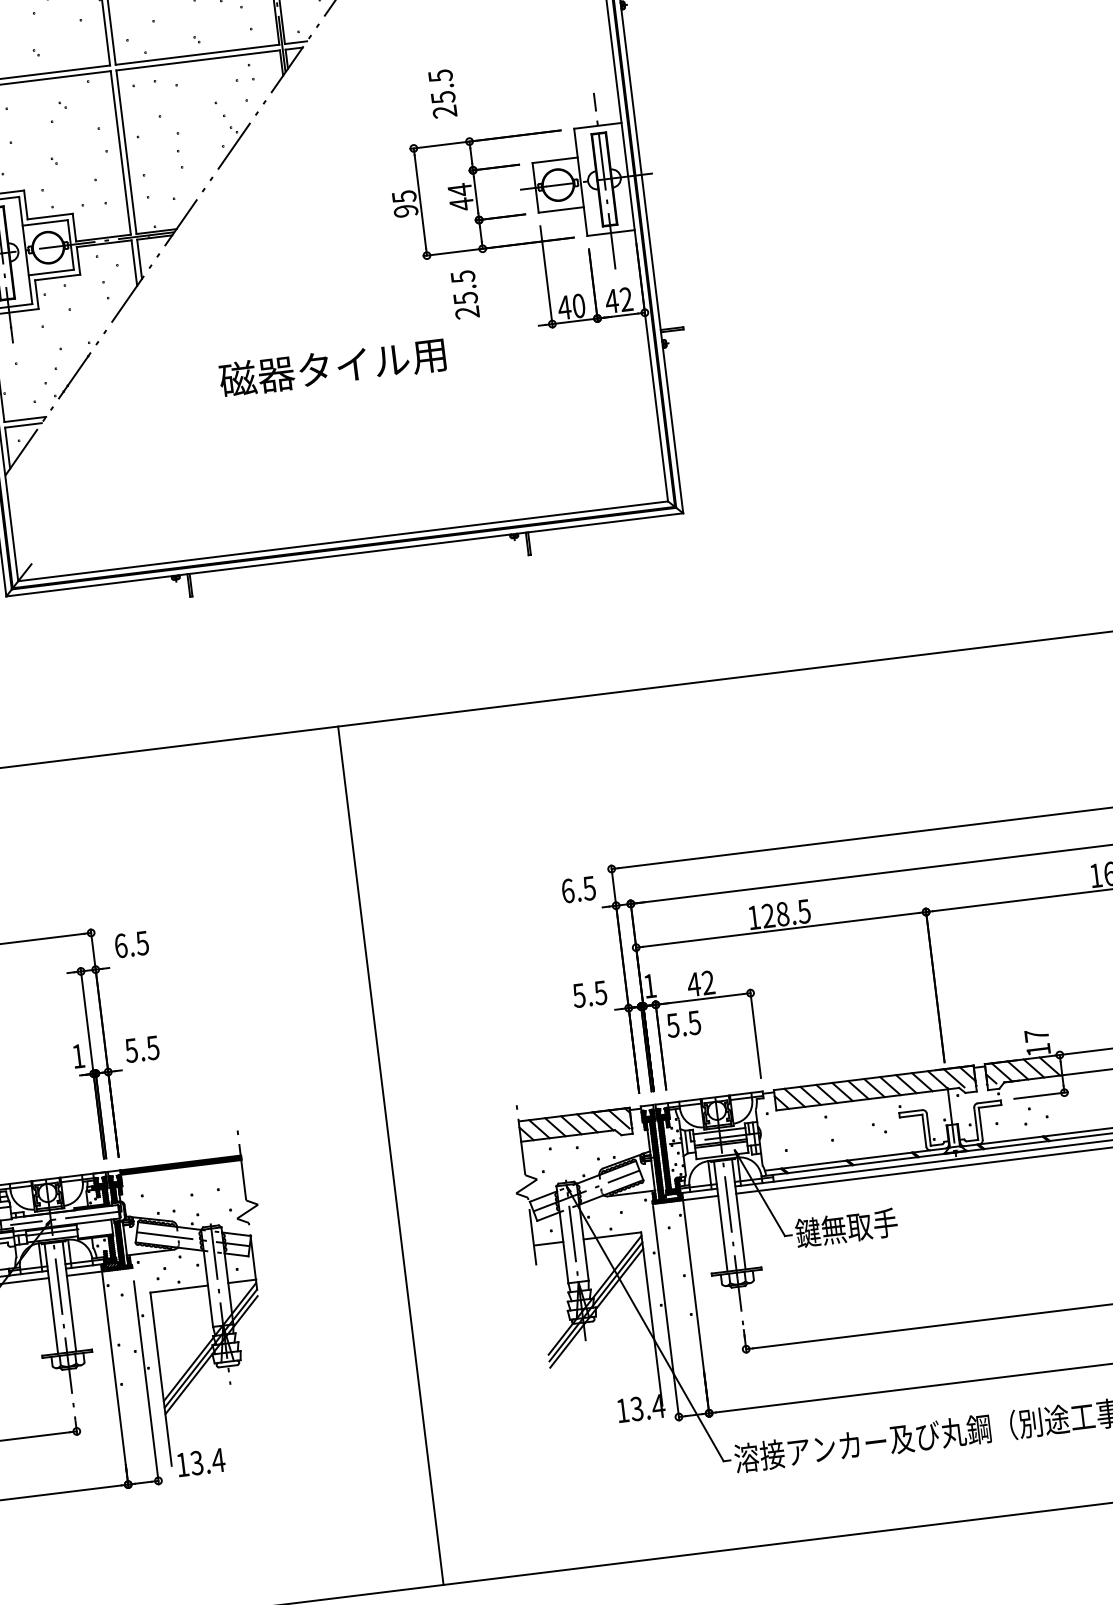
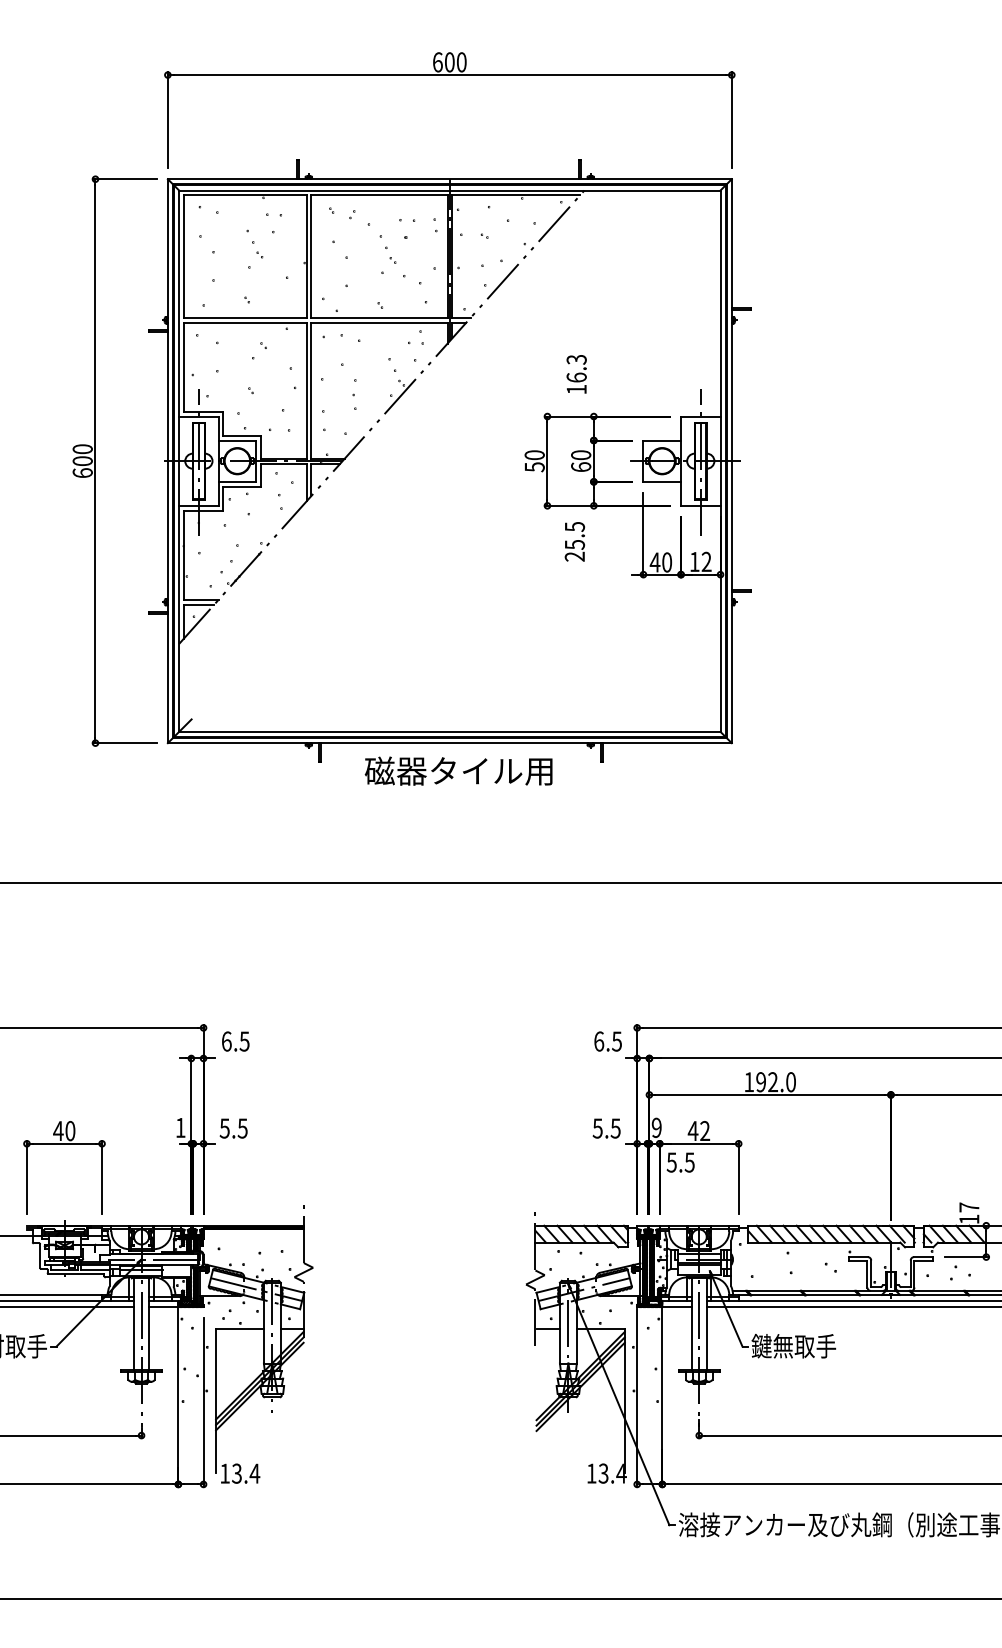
text: (442, 93) -> (576, 374), 25.5 -> 16.3
text: (461, 197) -> (581, 461), 44 -> 60
text: (404, 204) -> (534, 461), 95 -> 50
text: (611, 300) -> (694, 561), 42 -> 12
text: (332, 366) -> (458, 770), moved
text: (785, 914) -> (775, 1082), 128.5 -> 192.0
text: (649, 985) -> (656, 1127), 1 -> 9
line: (391, 1155) -> (427, 1240), removed

